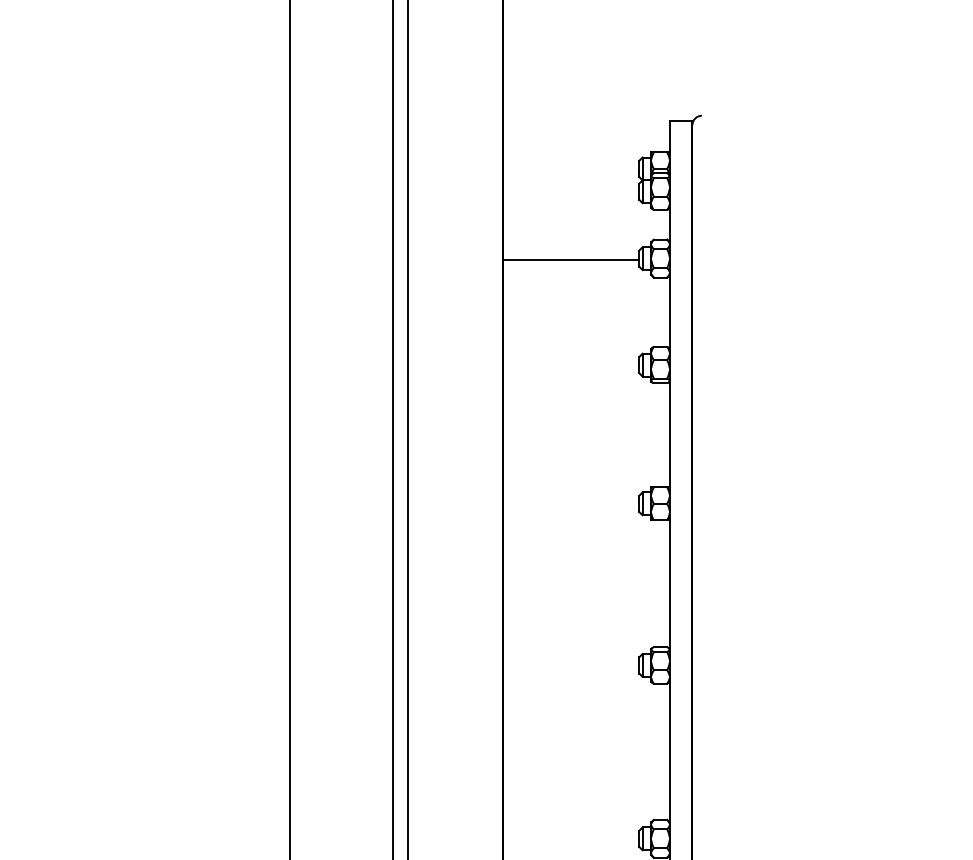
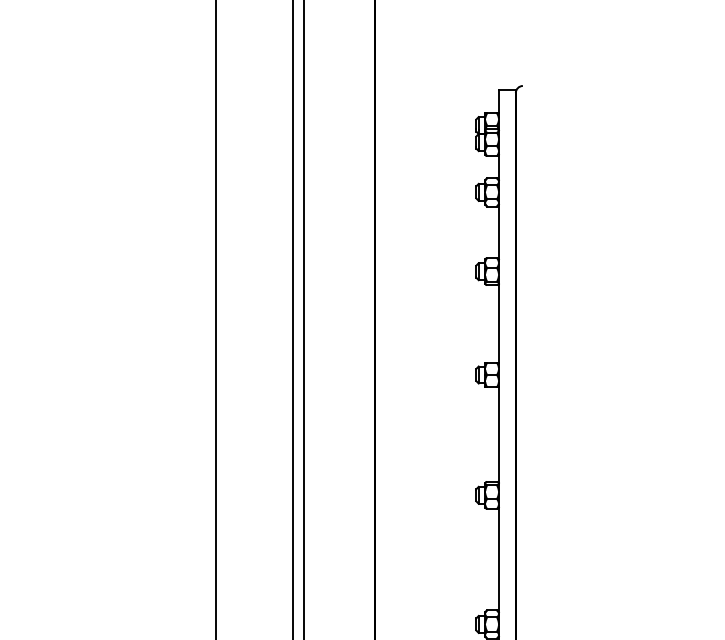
line: (570, 260) -> (425, 193), removed

